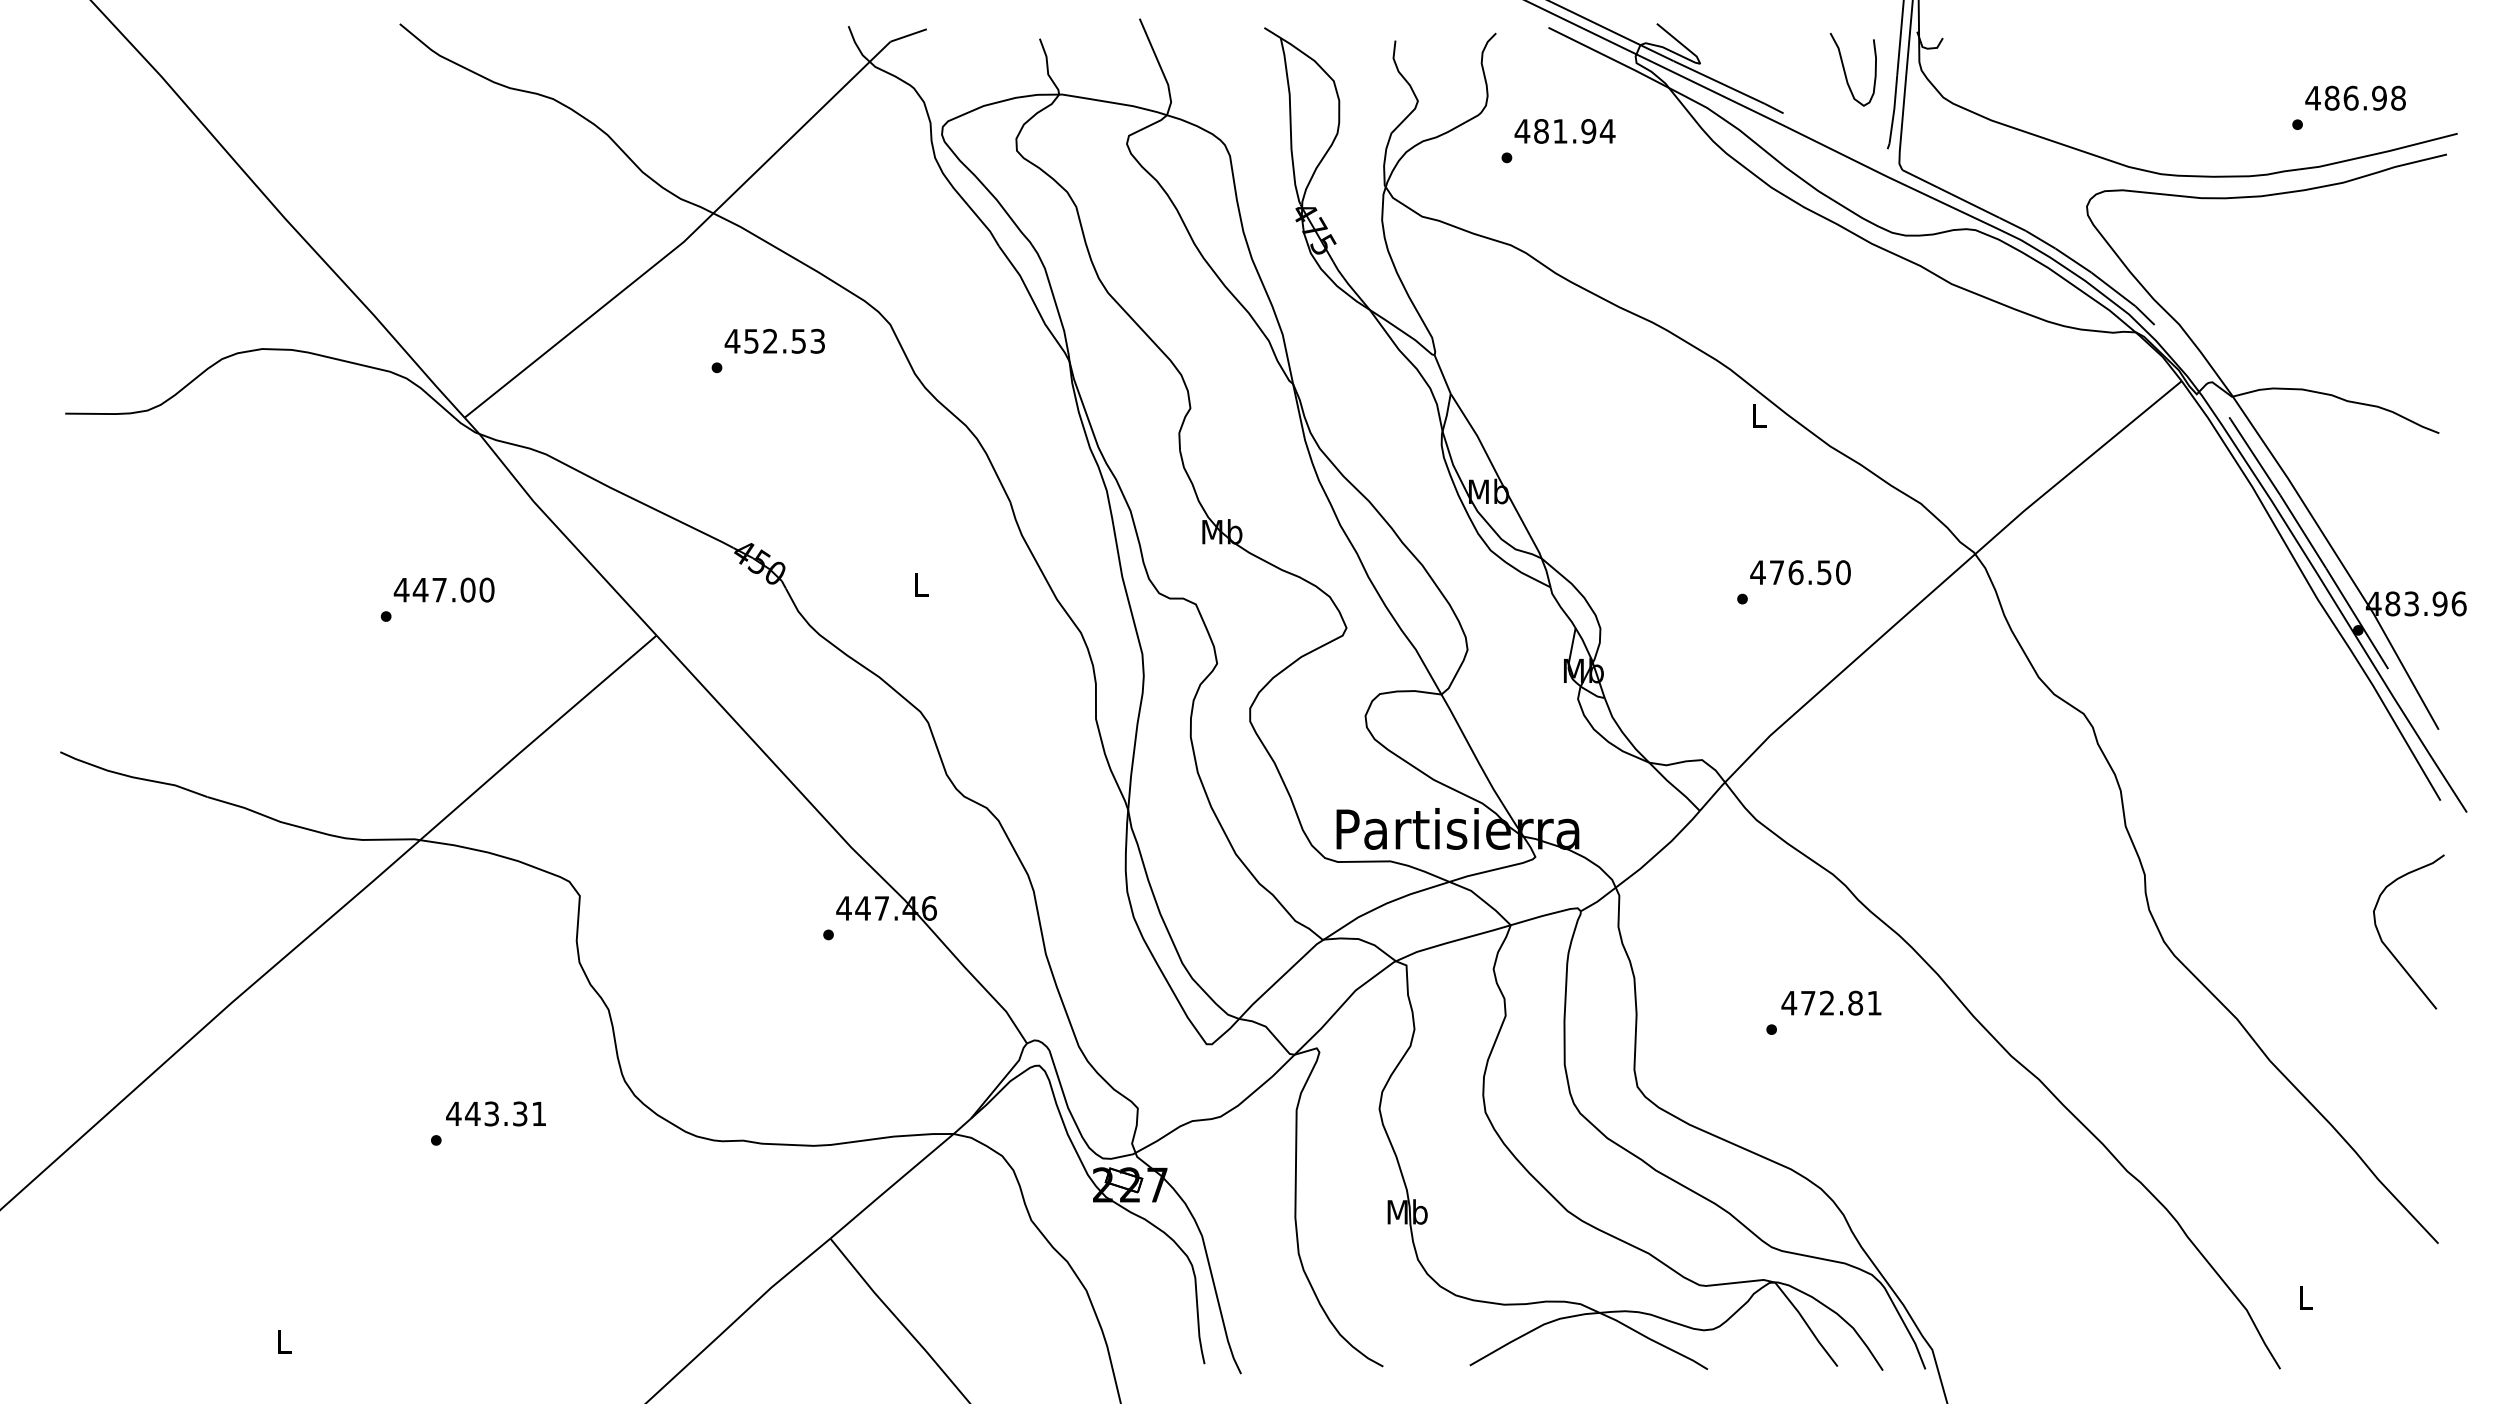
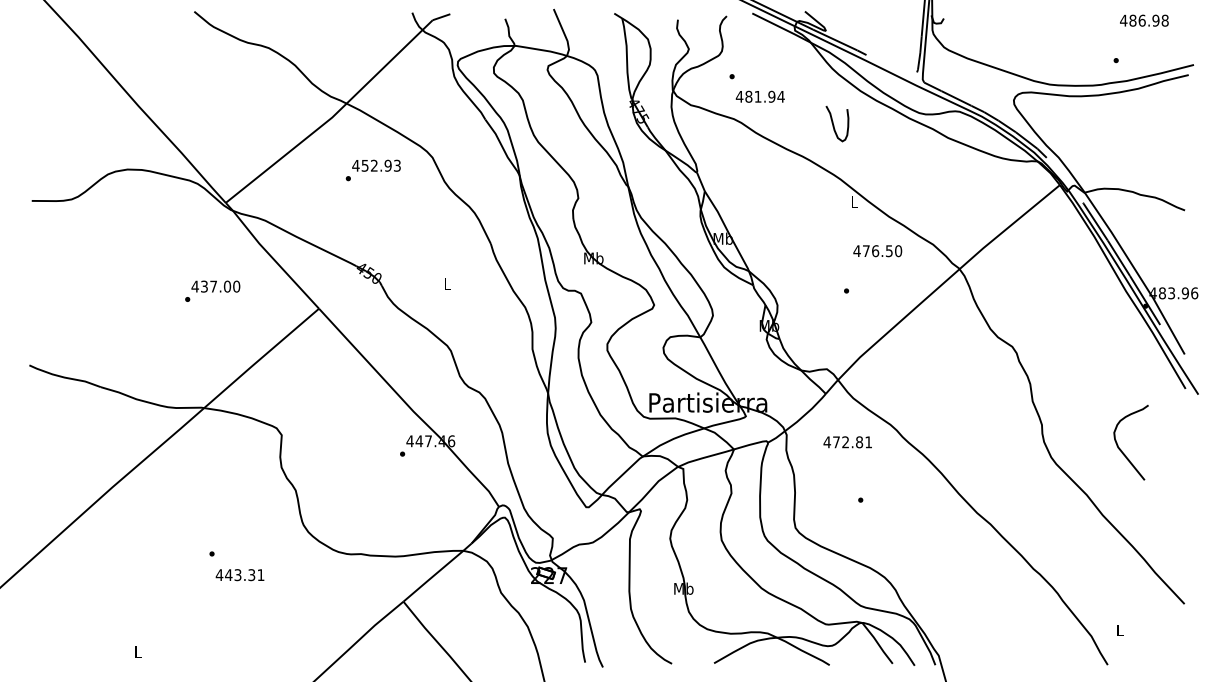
curve: (1847, 73) -> (834, 125), moved
text: (2355, 97) -> (1144, 20), moved
text: (1563, 130) -> (759, 96), moved
text: (797, 340) -> (387, 165), 452.53 -> 452.93
text: (1800, 573) -> (877, 251), moved
text: (420, 589) -> (204, 286), 447.00 -> 437.00
curve: (2388, 945) -> (1121, 449), moved
text: (1830, 1003) -> (847, 442), moved
text: (494, 1114) -> (239, 575), moved

